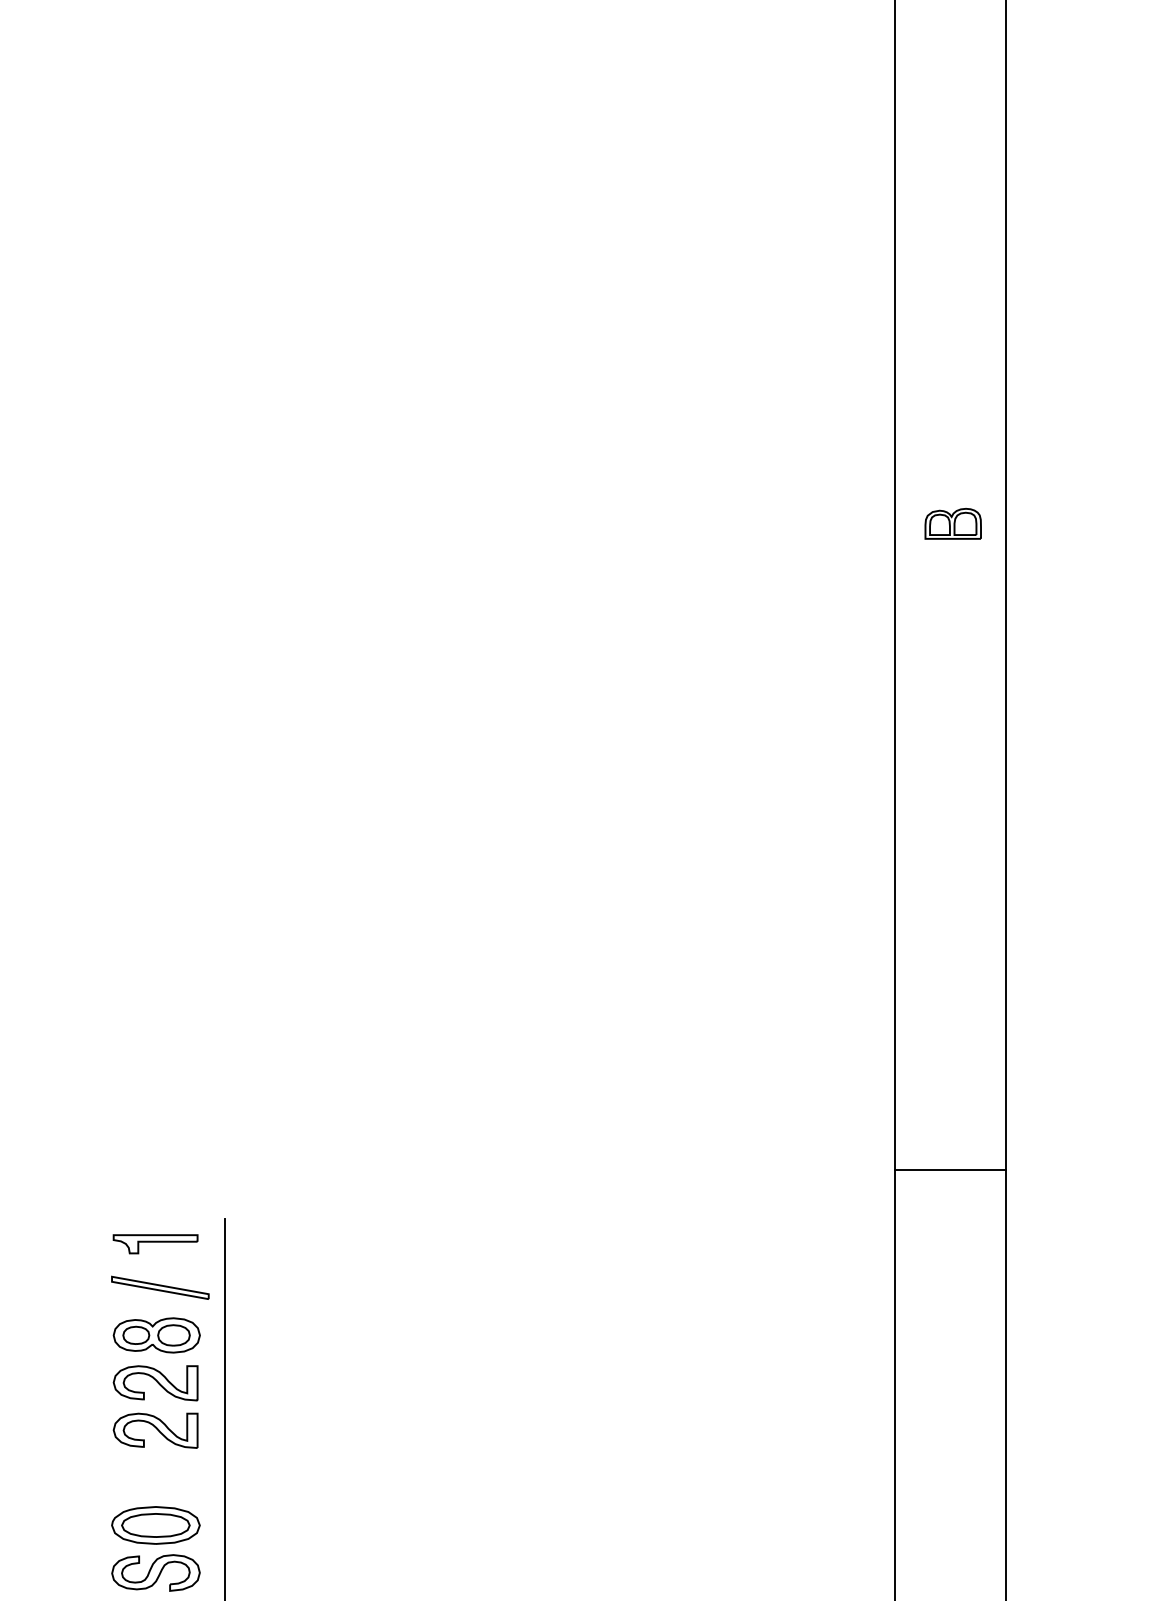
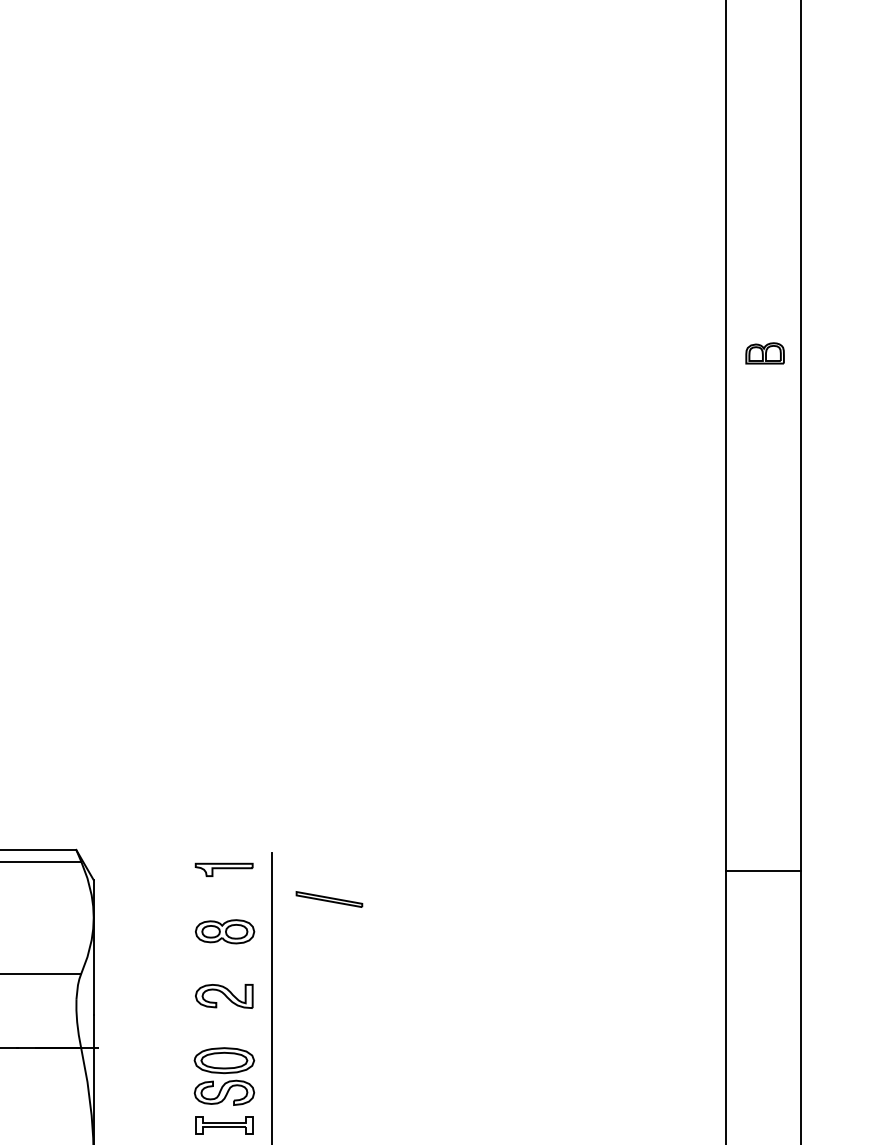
part: (952, 523) -> (764, 353), moved
line: (950, 1169) -> (763, 870), moved
part: (160, 1287) -> (329, 899), moved
part: (156, 1382) -> (224, 963), removed

